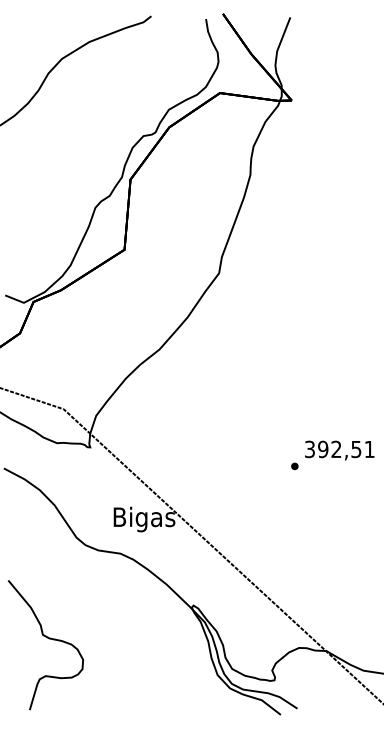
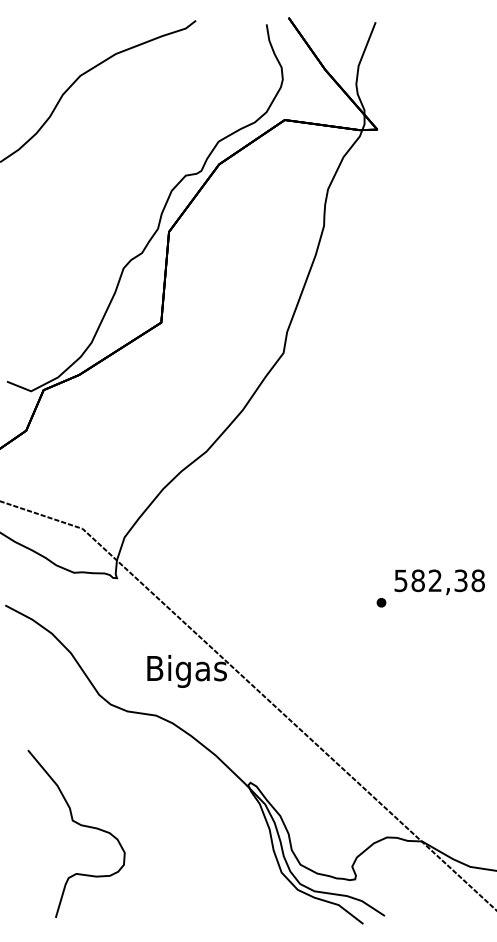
text: (339, 449) -> (439, 580), 392,51 -> 582,38
curve: (48, 638) -> (79, 825), moved

